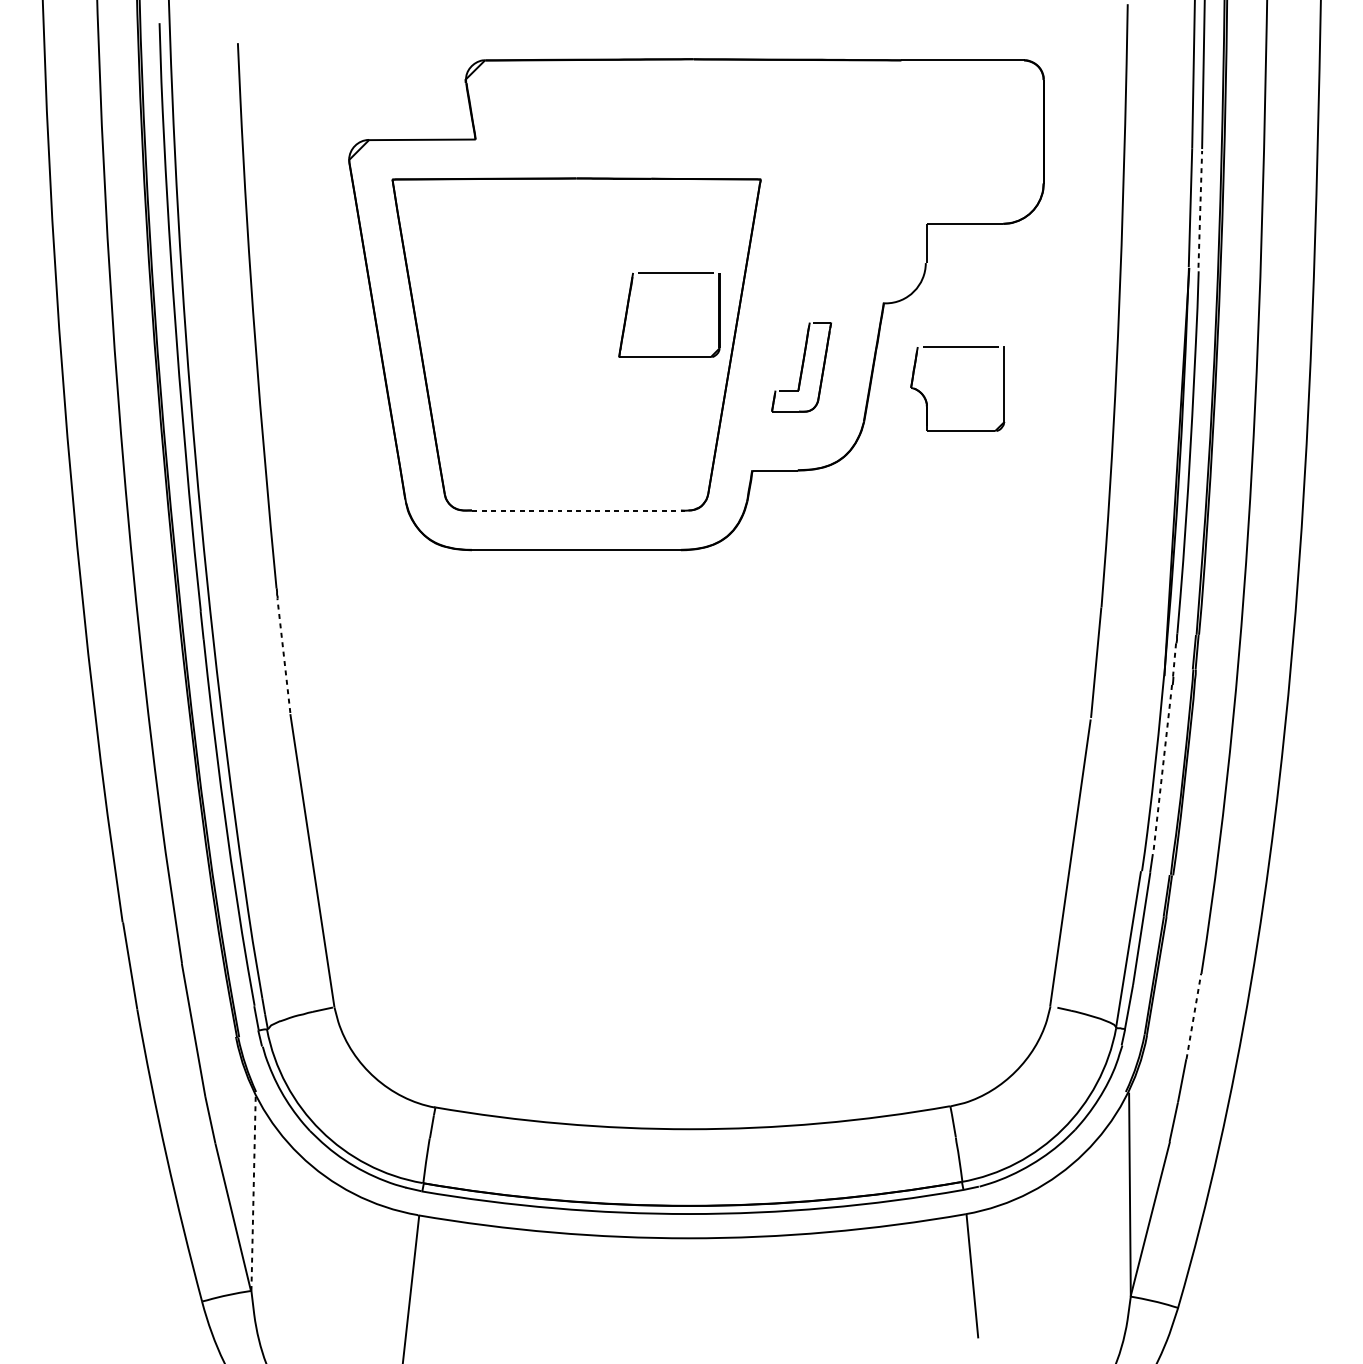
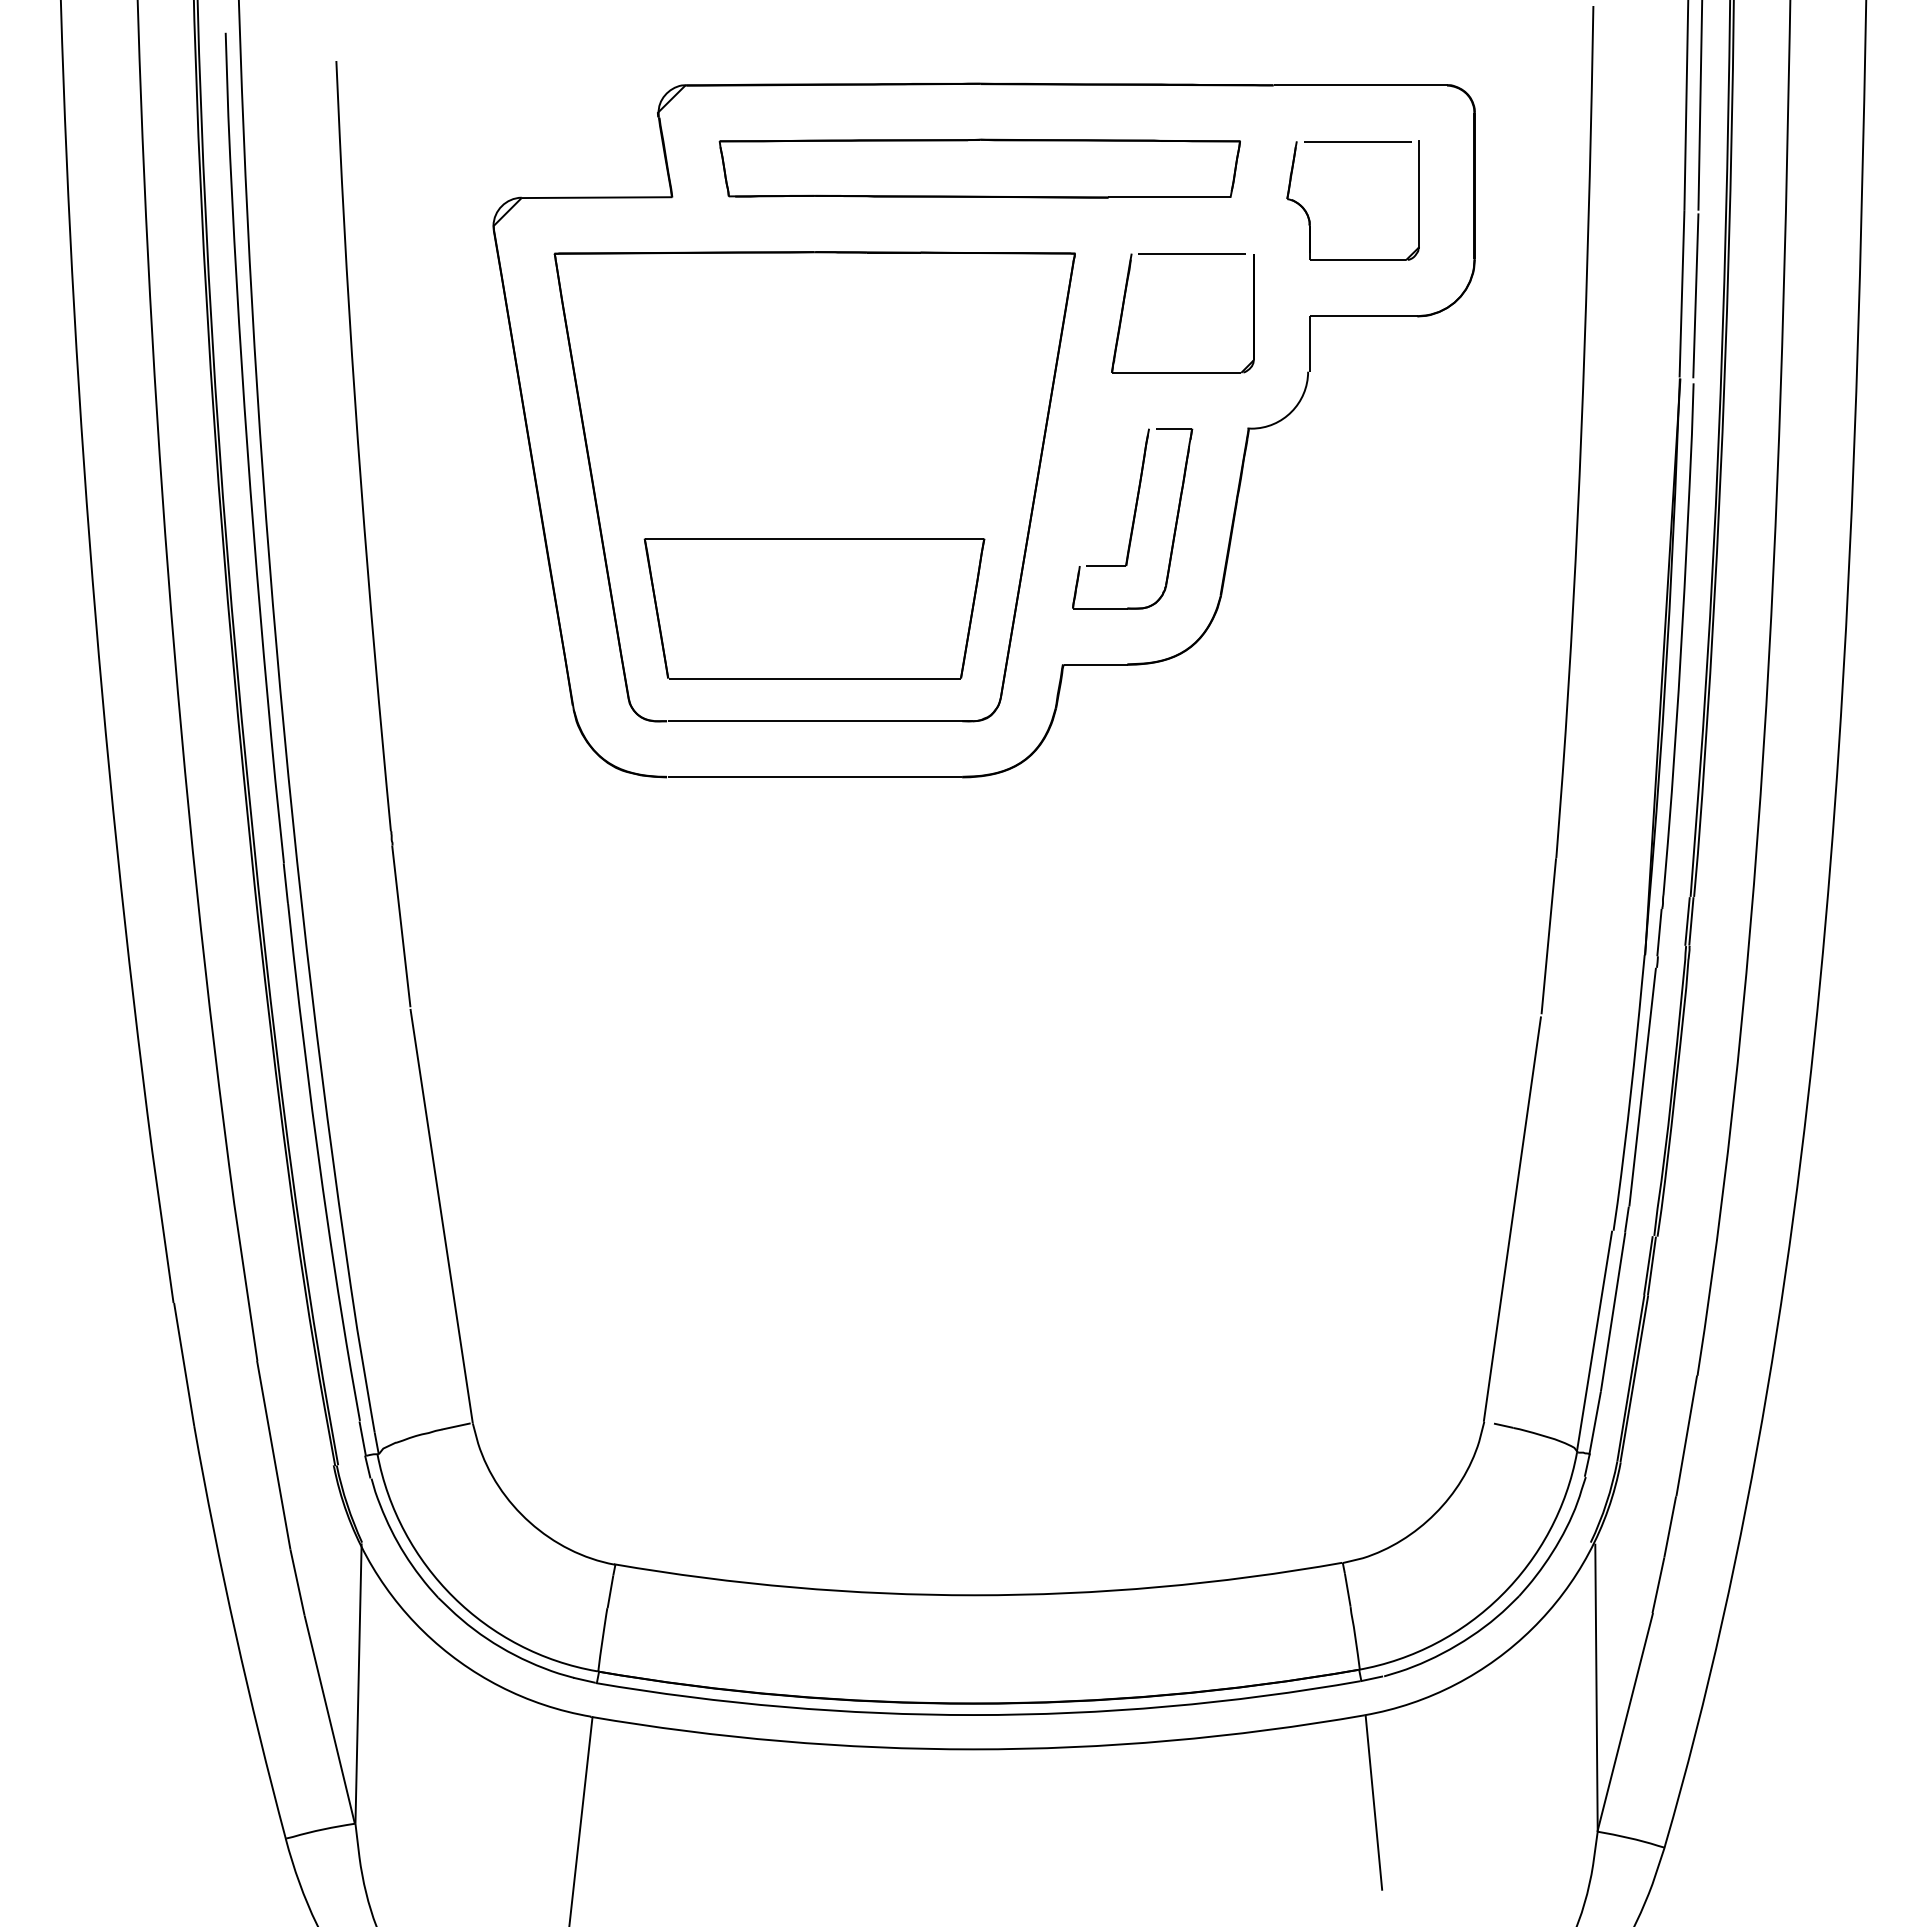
part: (693, 119) -> (979, 168), added
line: (1200, 209) -> (1695, 295), dashed -> solid
part: (628, 309) -> (1124, 305), moved
part: (801, 366) -> (1132, 518), size x1.43
part: (926, 400) -> (1309, 216), moved
part: (576, 430) -> (814, 608), added
line: (580, 510) -> (820, 721), dashed -> solid
line: (284, 655) -> (401, 925), dashed -> solid
line: (1174, 660) -> (1659, 932), dashed -> solid
line: (1162, 769) -> (1642, 1087), dashed -> solid
line: (1193, 1016) -> (1686, 1435), dashed -> solid
line: (253, 1191) -> (358, 1683), dashed -> solid

